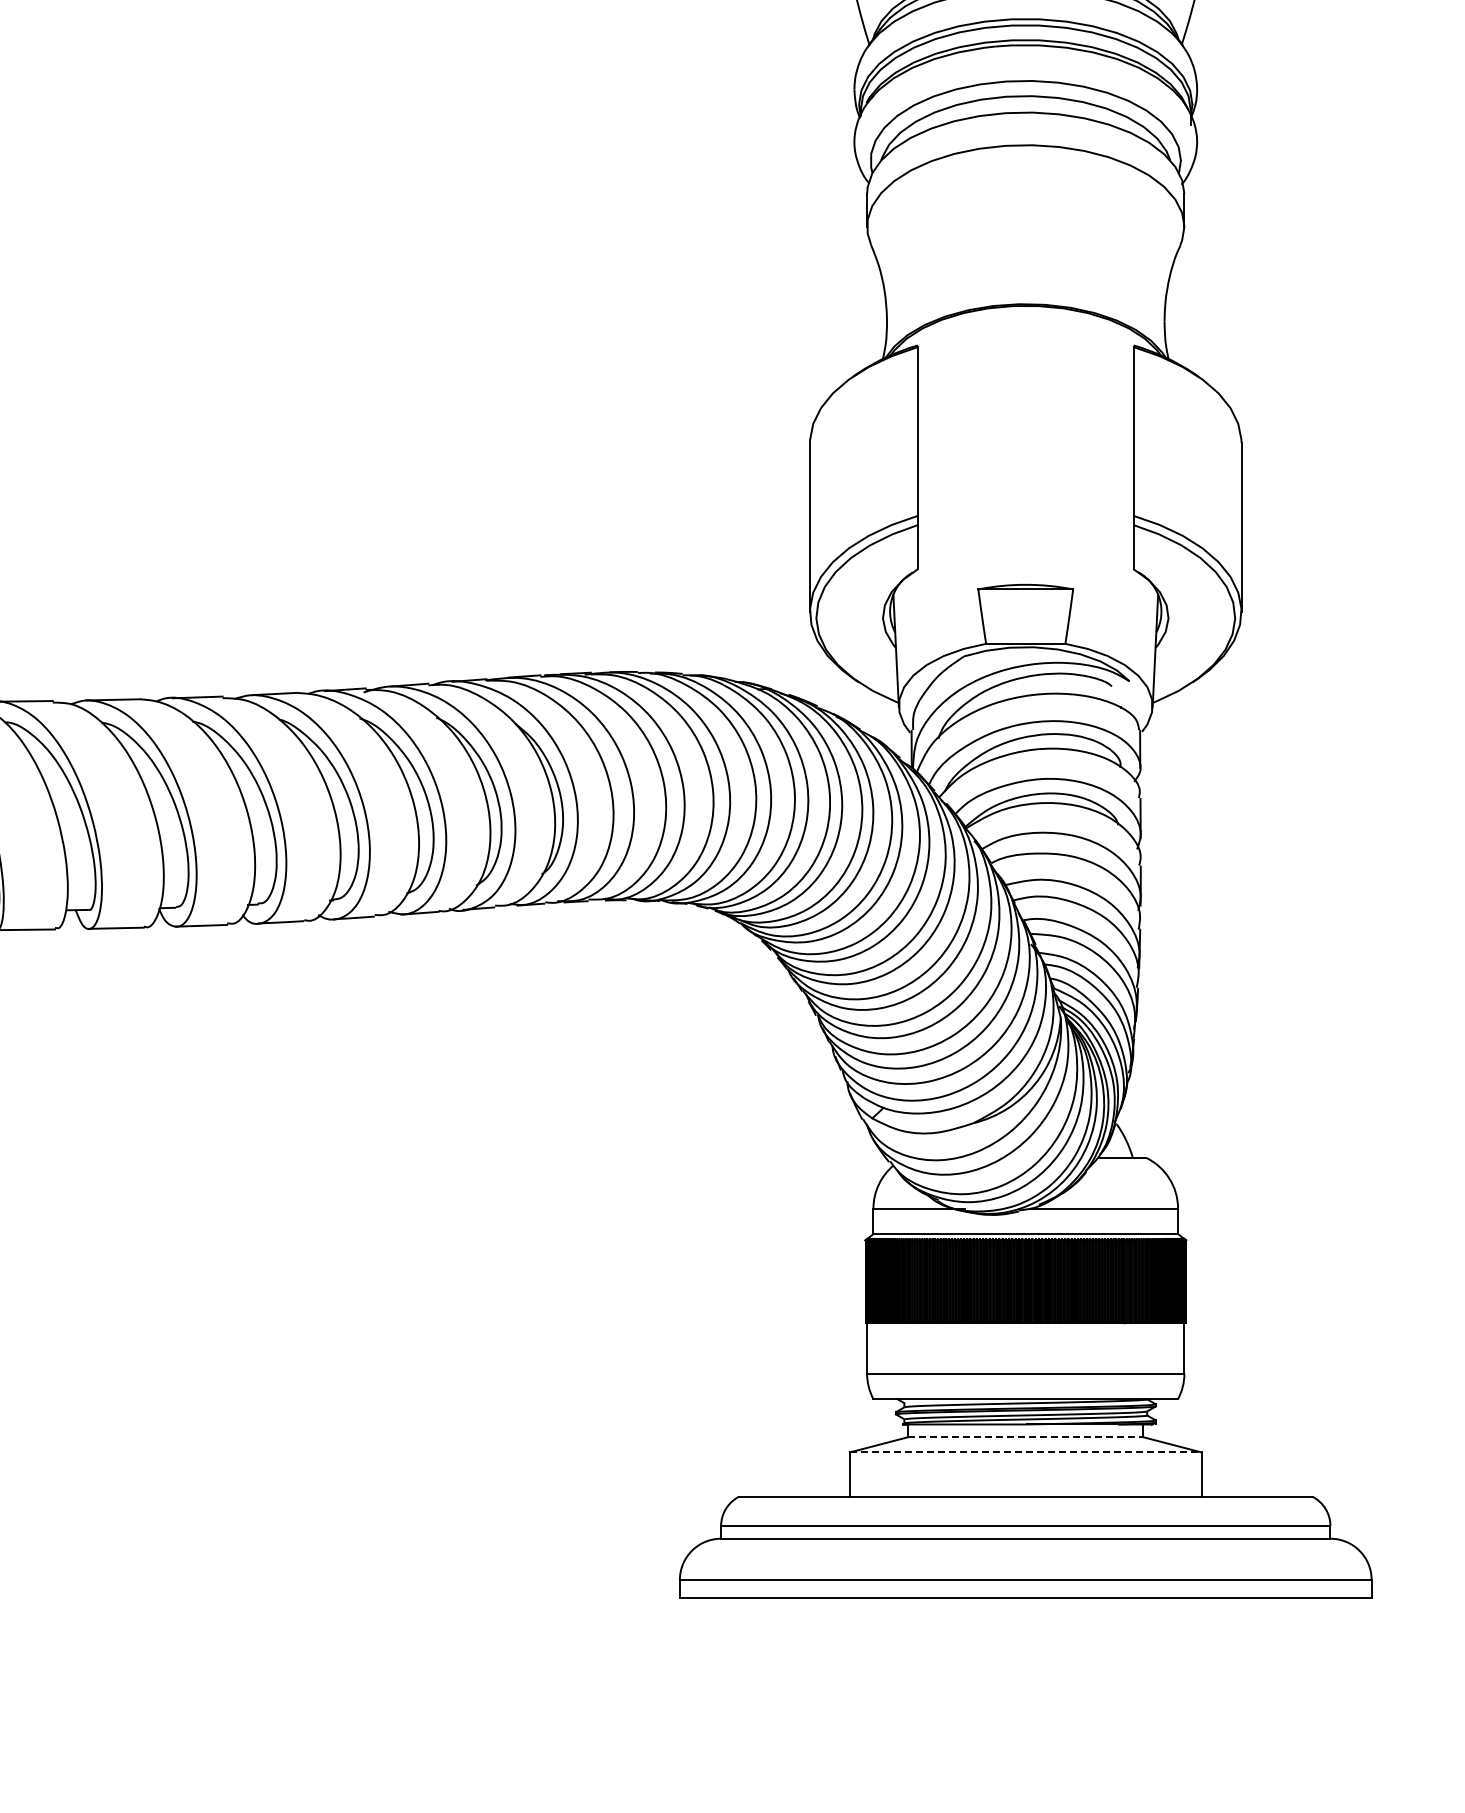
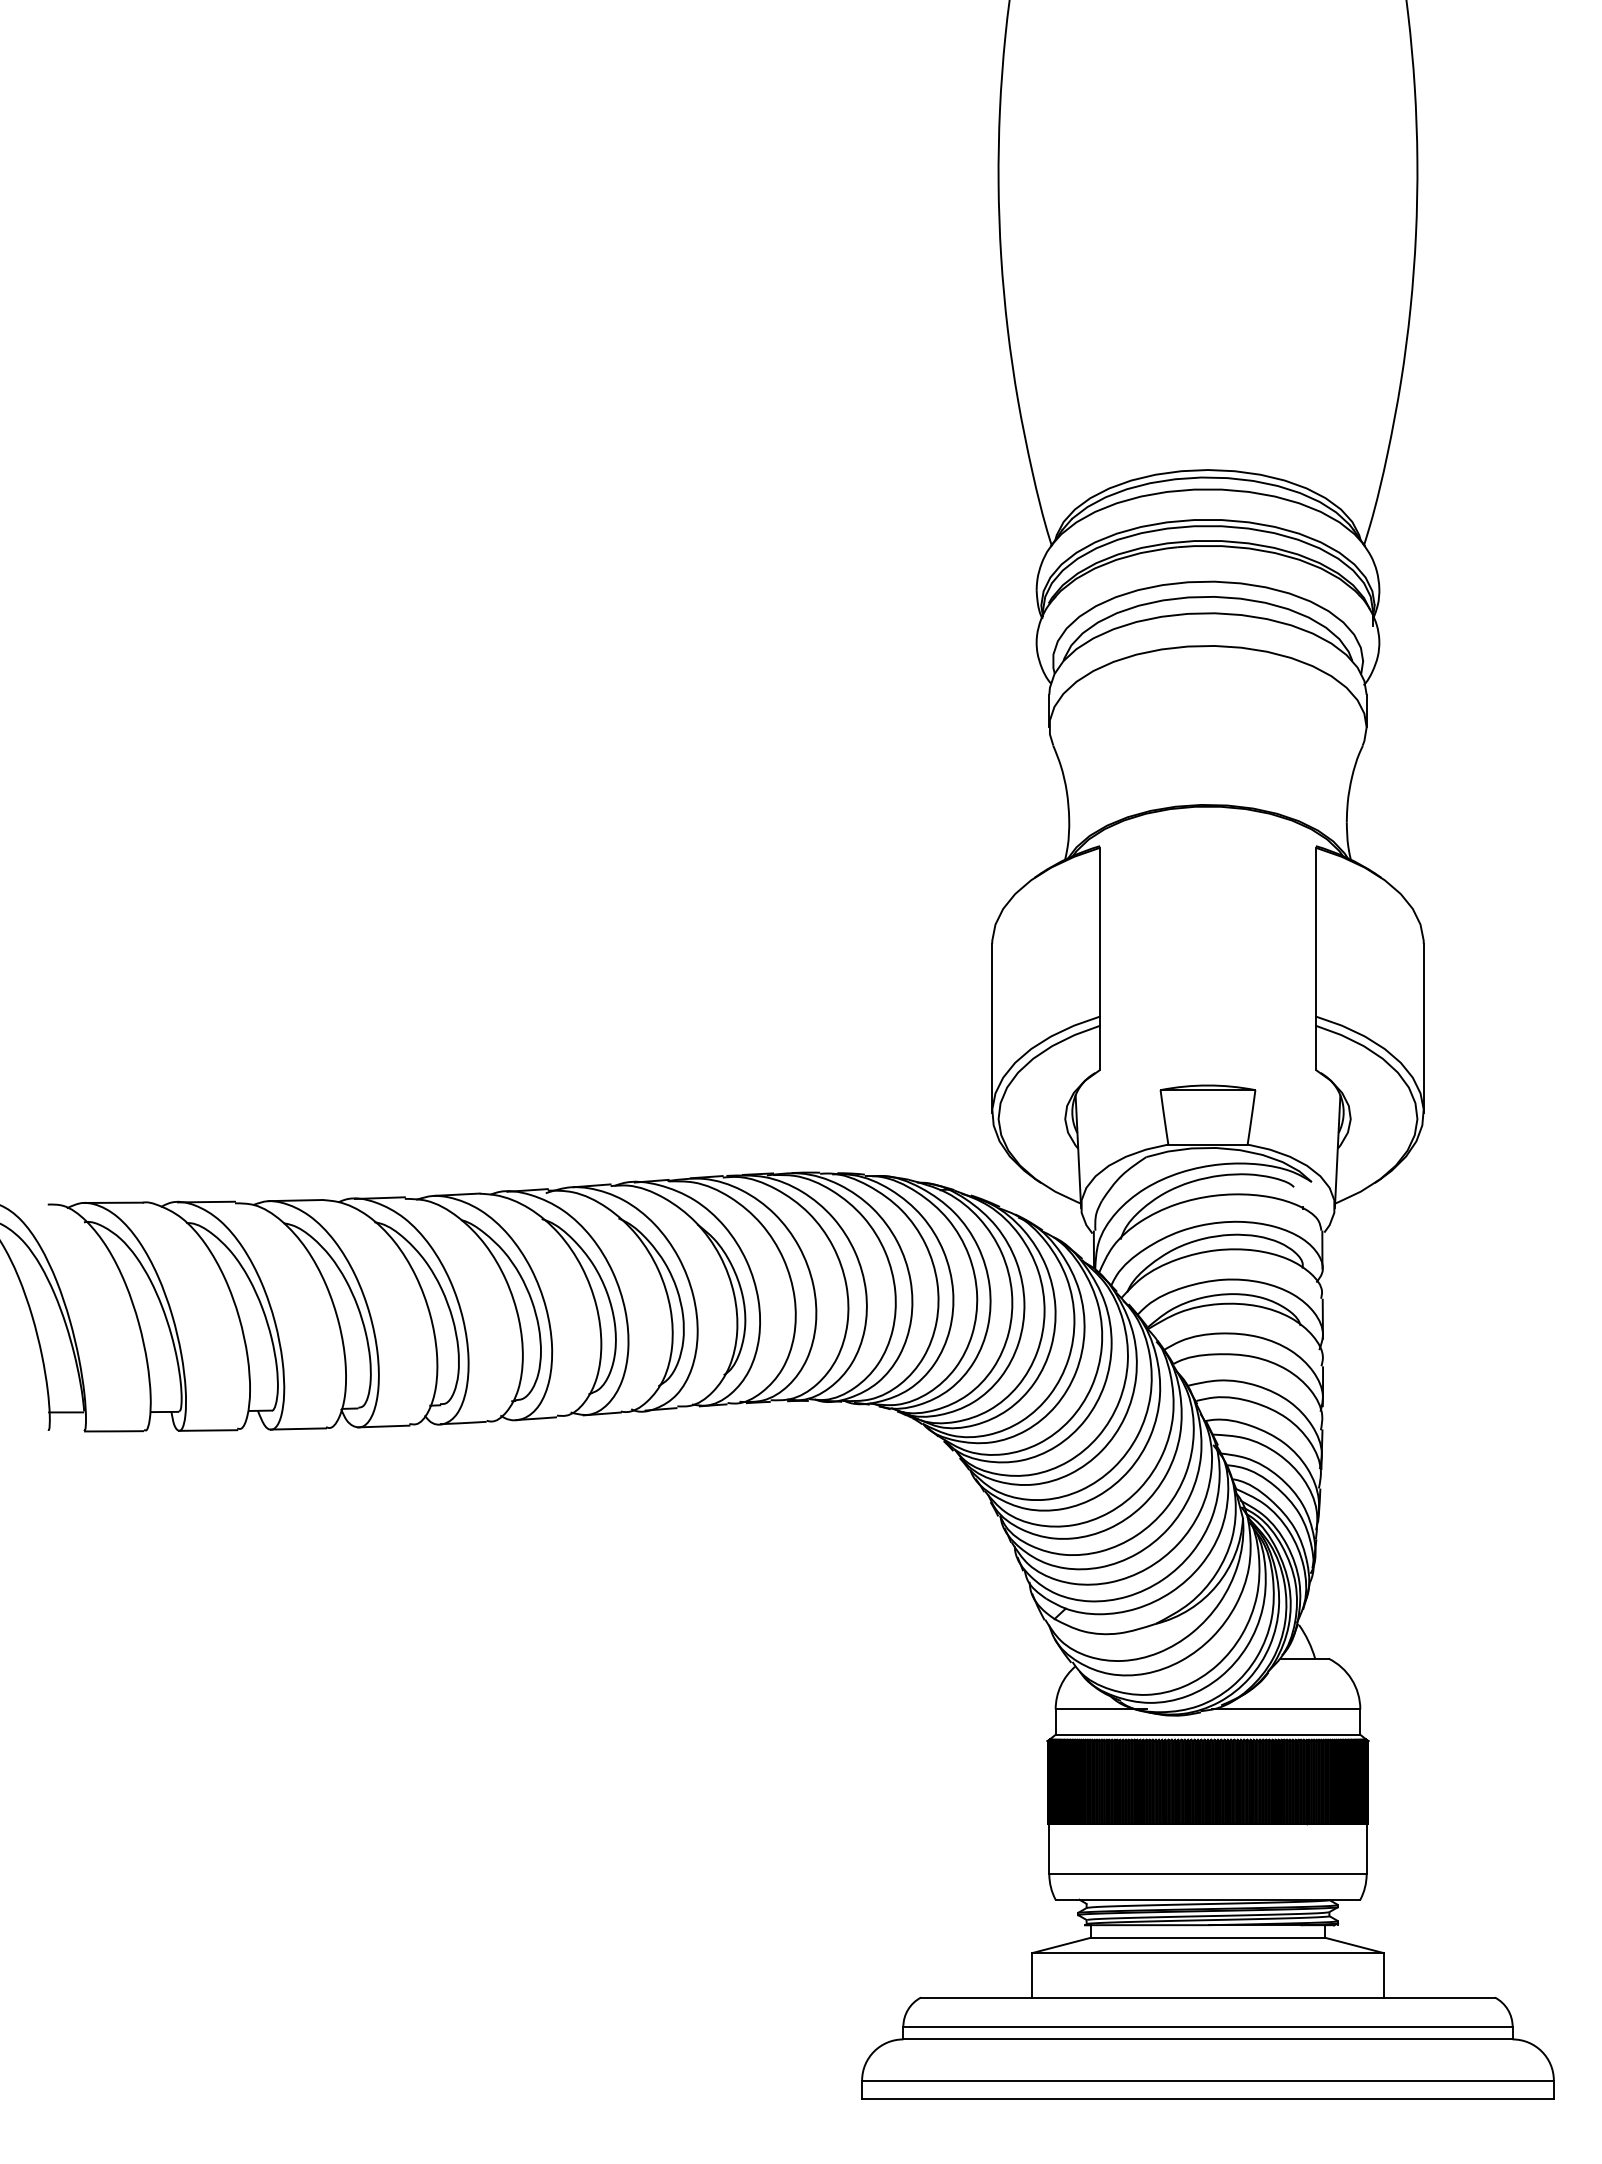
line: (1026, 1436) -> (1208, 1937), dashed -> solid
line: (1025, 1452) -> (1207, 1953), dashed -> solid

